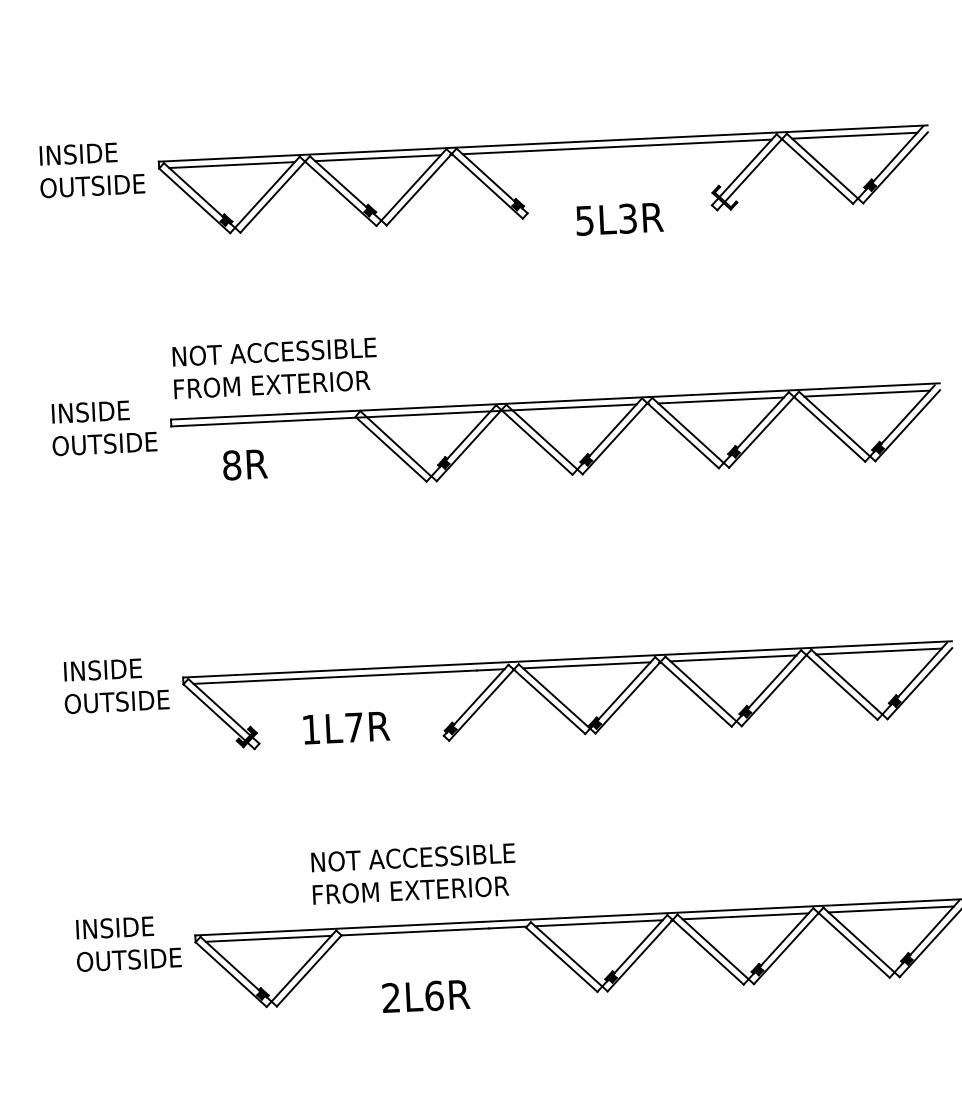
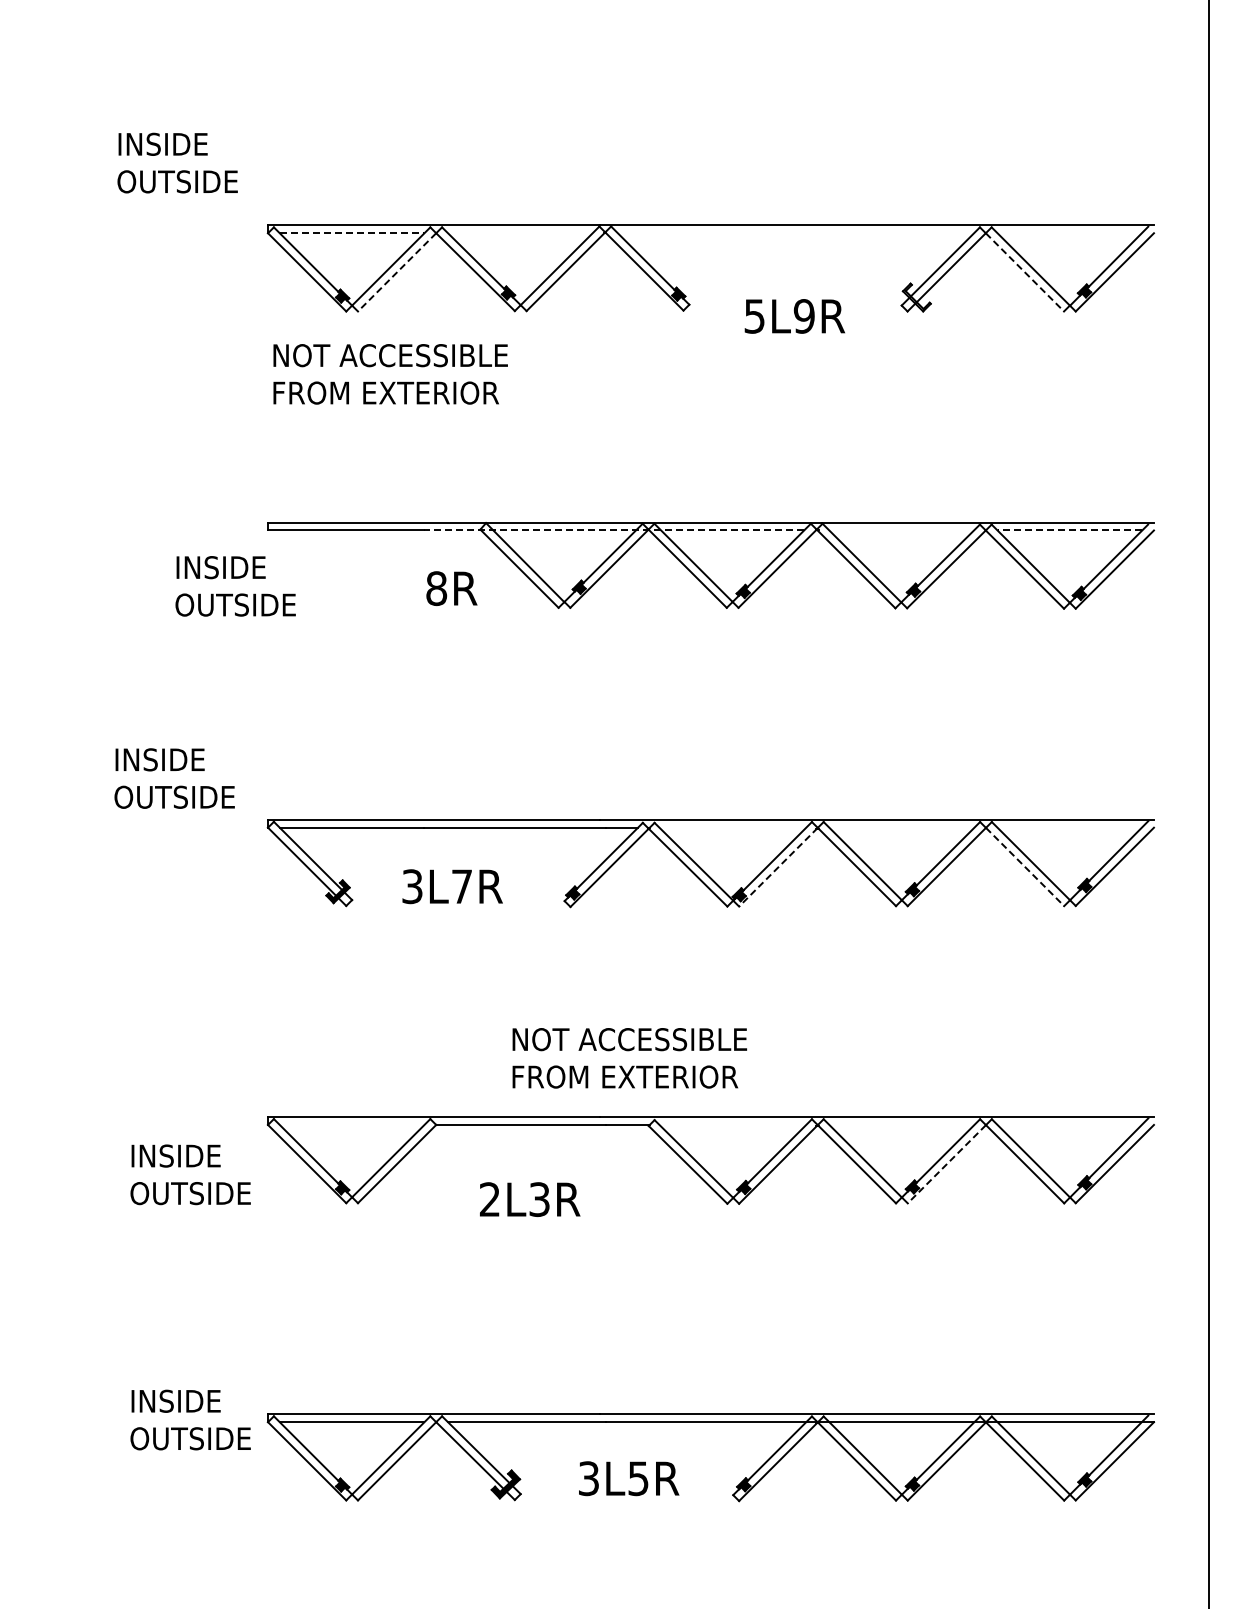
line: (854, 135) -> (1069, 233), removed
line: (616, 147) -> (795, 233), removed
line: (378, 158) -> (520, 233), removed
line: (232, 165) -> (352, 233), solid -> dashed
text: (91, 169) -> (177, 162), moved
line: (818, 171) -> (1025, 272), solid -> dashed
line: (272, 197) -> (396, 272), solid -> dashed
text: (627, 218) -> (803, 316), 5L3R -> 5L9R
text: (275, 368) -> (390, 374), moved
line: (866, 393) -> (1069, 530), solid -> dashed
line: (720, 400) -> (901, 530), removed
line: (471, 412) -> (614, 530), solid -> dashed
text: (103, 427) -> (235, 586), moved
text: (244, 464) -> (451, 588), moved
line: (878, 651) -> (1069, 827), removed
line: (733, 658) -> (901, 827), removed
line: (586, 665) -> (732, 827), removed
text: (116, 685) -> (174, 778), moved
line: (842, 687) -> (1025, 867), solid -> dashed
line: (628, 697) -> (778, 867), solid -> dashed
text: (311, 729) -> (412, 886), 1L7R -> 3L7R
text: (413, 874) -> (629, 1058), moved
line: (891, 909) -> (1069, 1124), removed
line: (745, 915) -> (901, 1124), removed
line: (598, 922) -> (732, 1124), removed
line: (268, 938) -> (351, 1124), removed
text: (128, 943) -> (190, 1174), moved
line: (785, 948) -> (946, 1164), solid -> dashed
text: (434, 995) -> (539, 1199), 2L6R -> 2L3R

